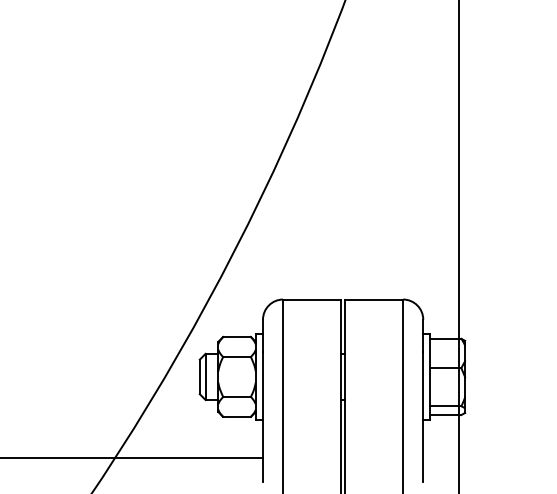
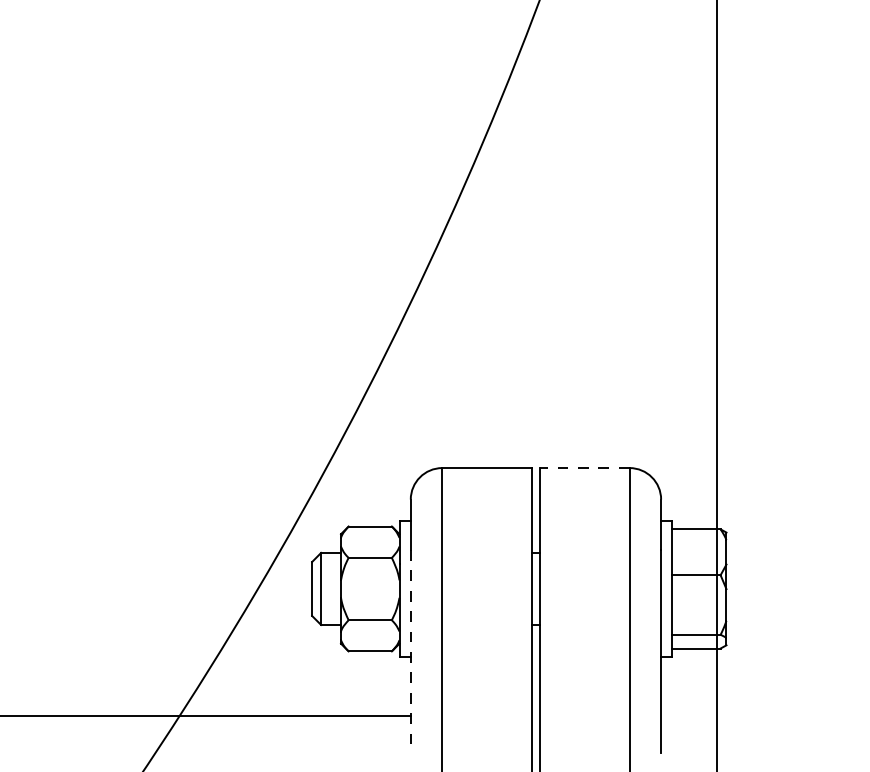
line: (374, 299) -> (584, 468), solid -> dashed
line: (263, 417) -> (411, 652), solid -> dashed

